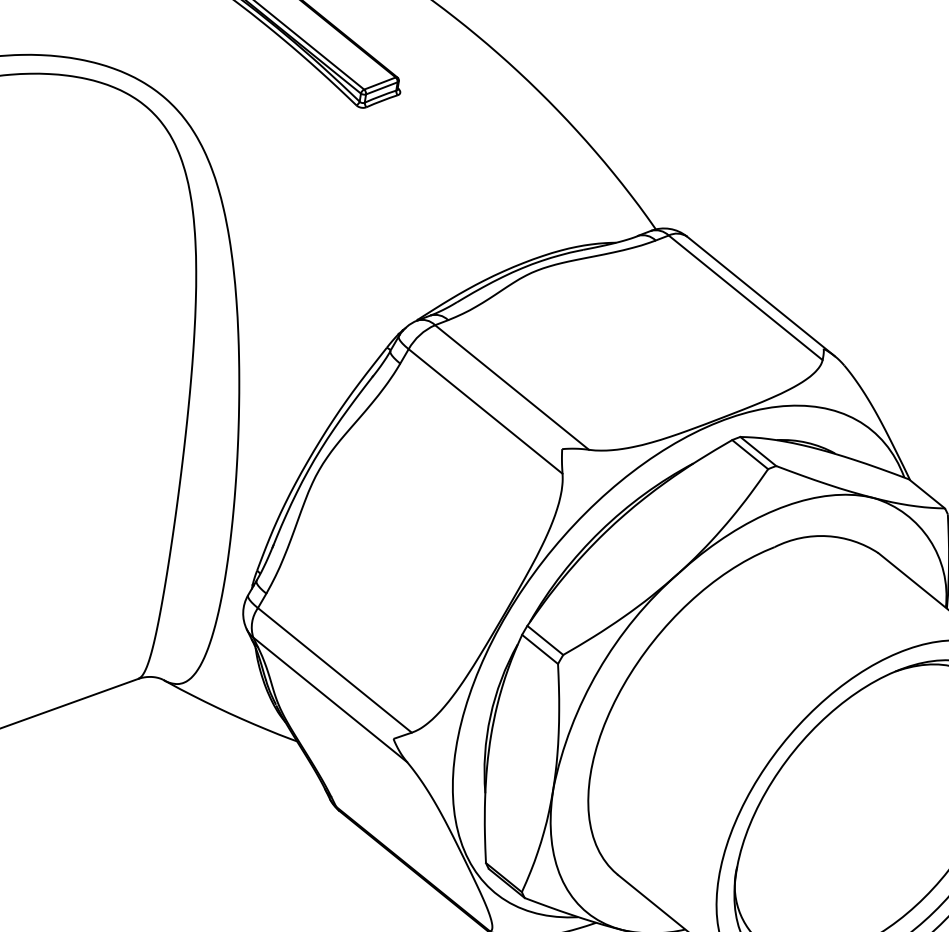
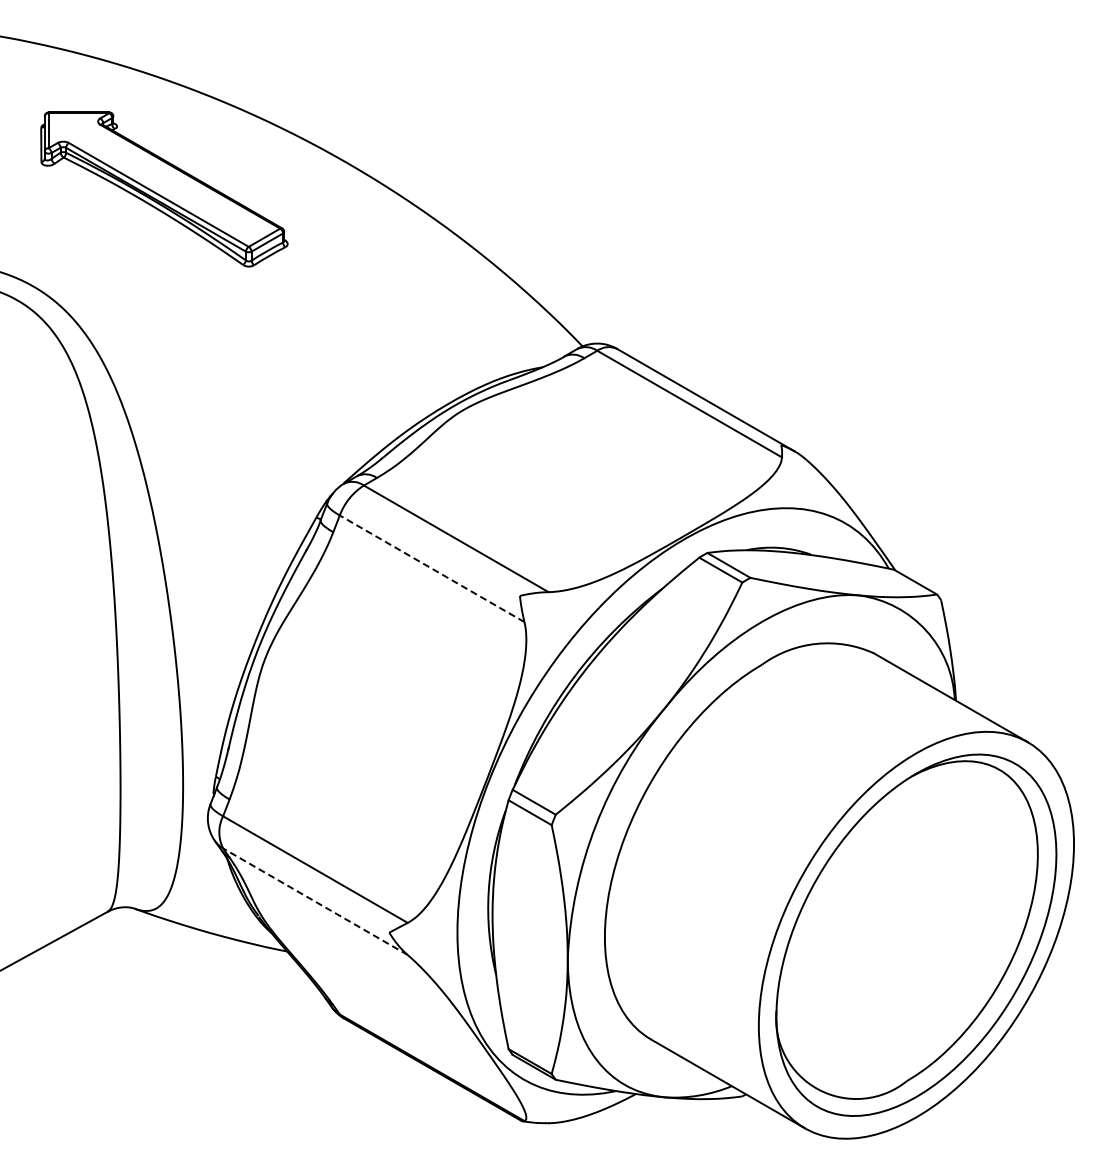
line: (485, 411) -> (432, 568), solid -> dashed
line: (330, 699) -> (315, 901), solid -> dashed

